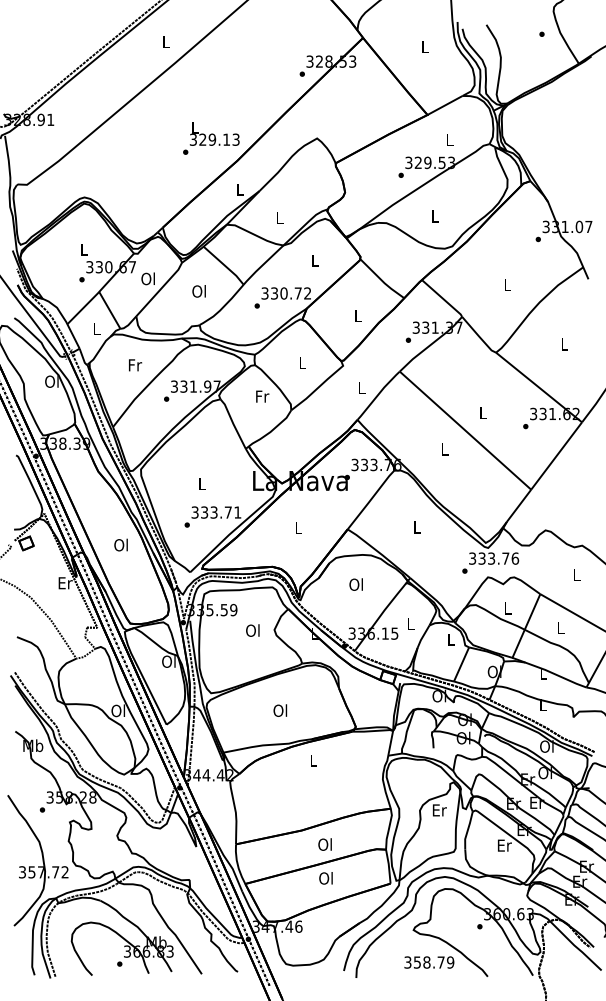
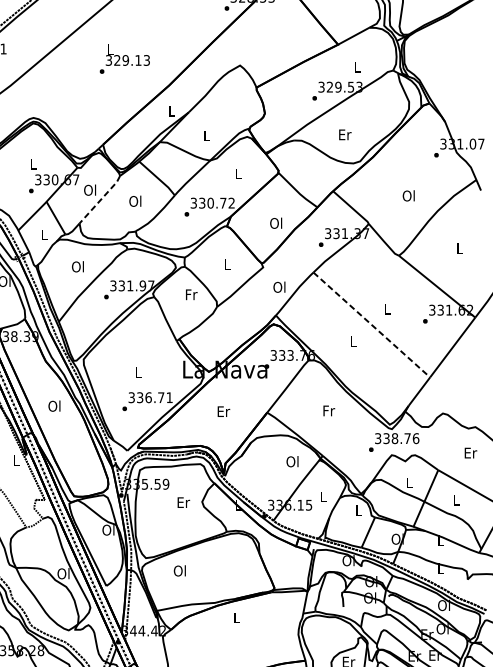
text: (211, 138) -> (124, 59), moved
text: (435, 216) -> (345, 134), L -> Er
text: (506, 284) -> (408, 195), L -> Ol
line: (160, 289) -> (101, 199), solid -> dashed
text: (357, 315) -> (275, 222), L -> Ol
text: (134, 364) -> (77, 266), Fr -> Ol
text: (361, 387) -> (279, 286), L -> Ol
line: (465, 430) -> (371, 324), solid -> dashed
text: (213, 512) -> (148, 397), 333.71 -> 336.71
text: (417, 527) -> (329, 410), L -> Fr
text: (298, 528) -> (223, 411), L -> Er
text: (120, 544) -> (53, 405), moved
text: (491, 558) -> (394, 438), 333.76 -> 338.76
text: (577, 574) -> (471, 452), L -> Er
text: (65, 583) -> (16, 460), Er -> L
text: (355, 584) -> (291, 461), moved
text: (253, 630) -> (183, 502), Ol -> Er
text: (280, 710) -> (180, 570), moved

